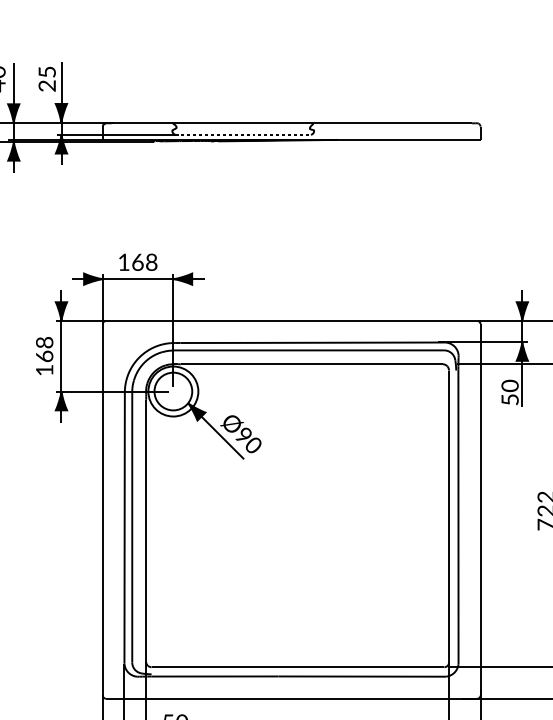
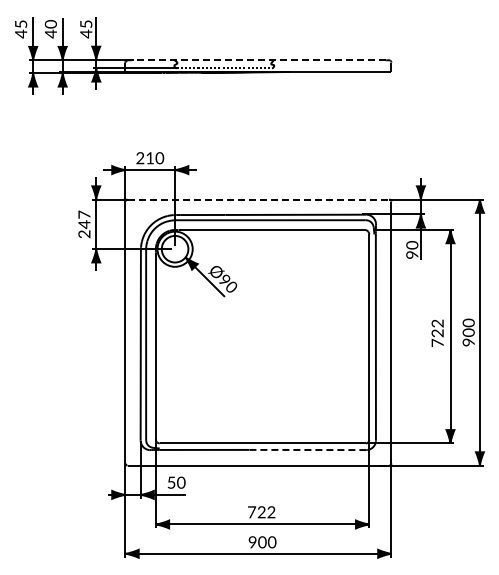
text: (47, 85) -> (86, 33), 25 -> 45
line: (290, 123) -> (257, 60), solid -> dashed
text: (138, 262) -> (150, 158), 168 -> 210
line: (291, 320) -> (258, 199), solid -> dashed
text: (44, 356) -> (84, 224), 168 -> 247
text: (510, 399) -> (412, 254), 50 -> 90
line: (361, 675) -> (307, 449), solid -> dashed

